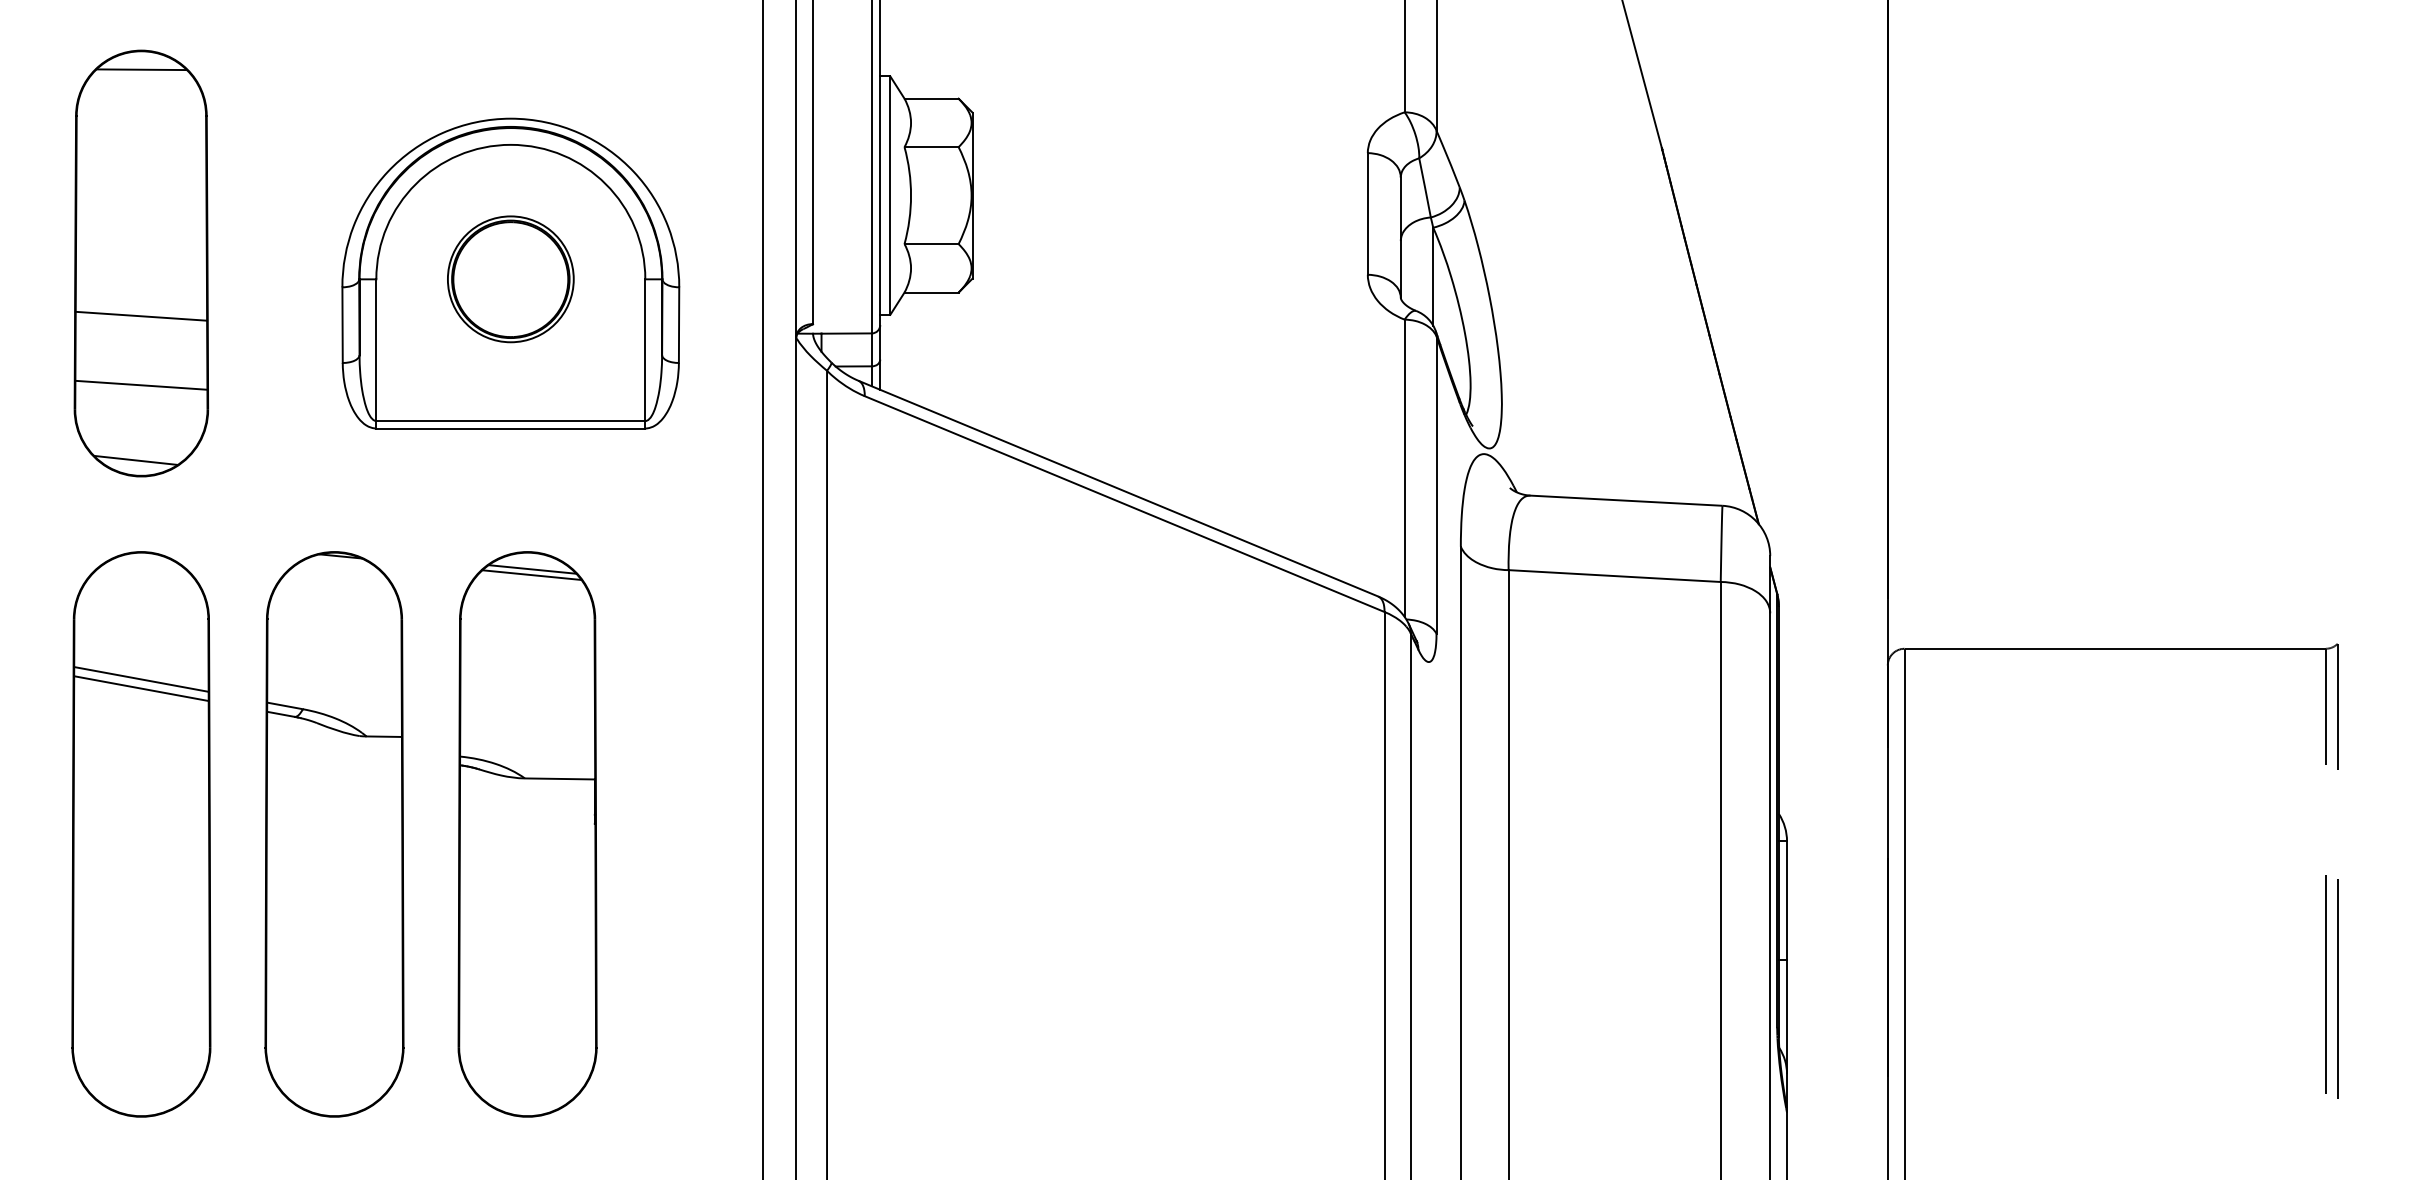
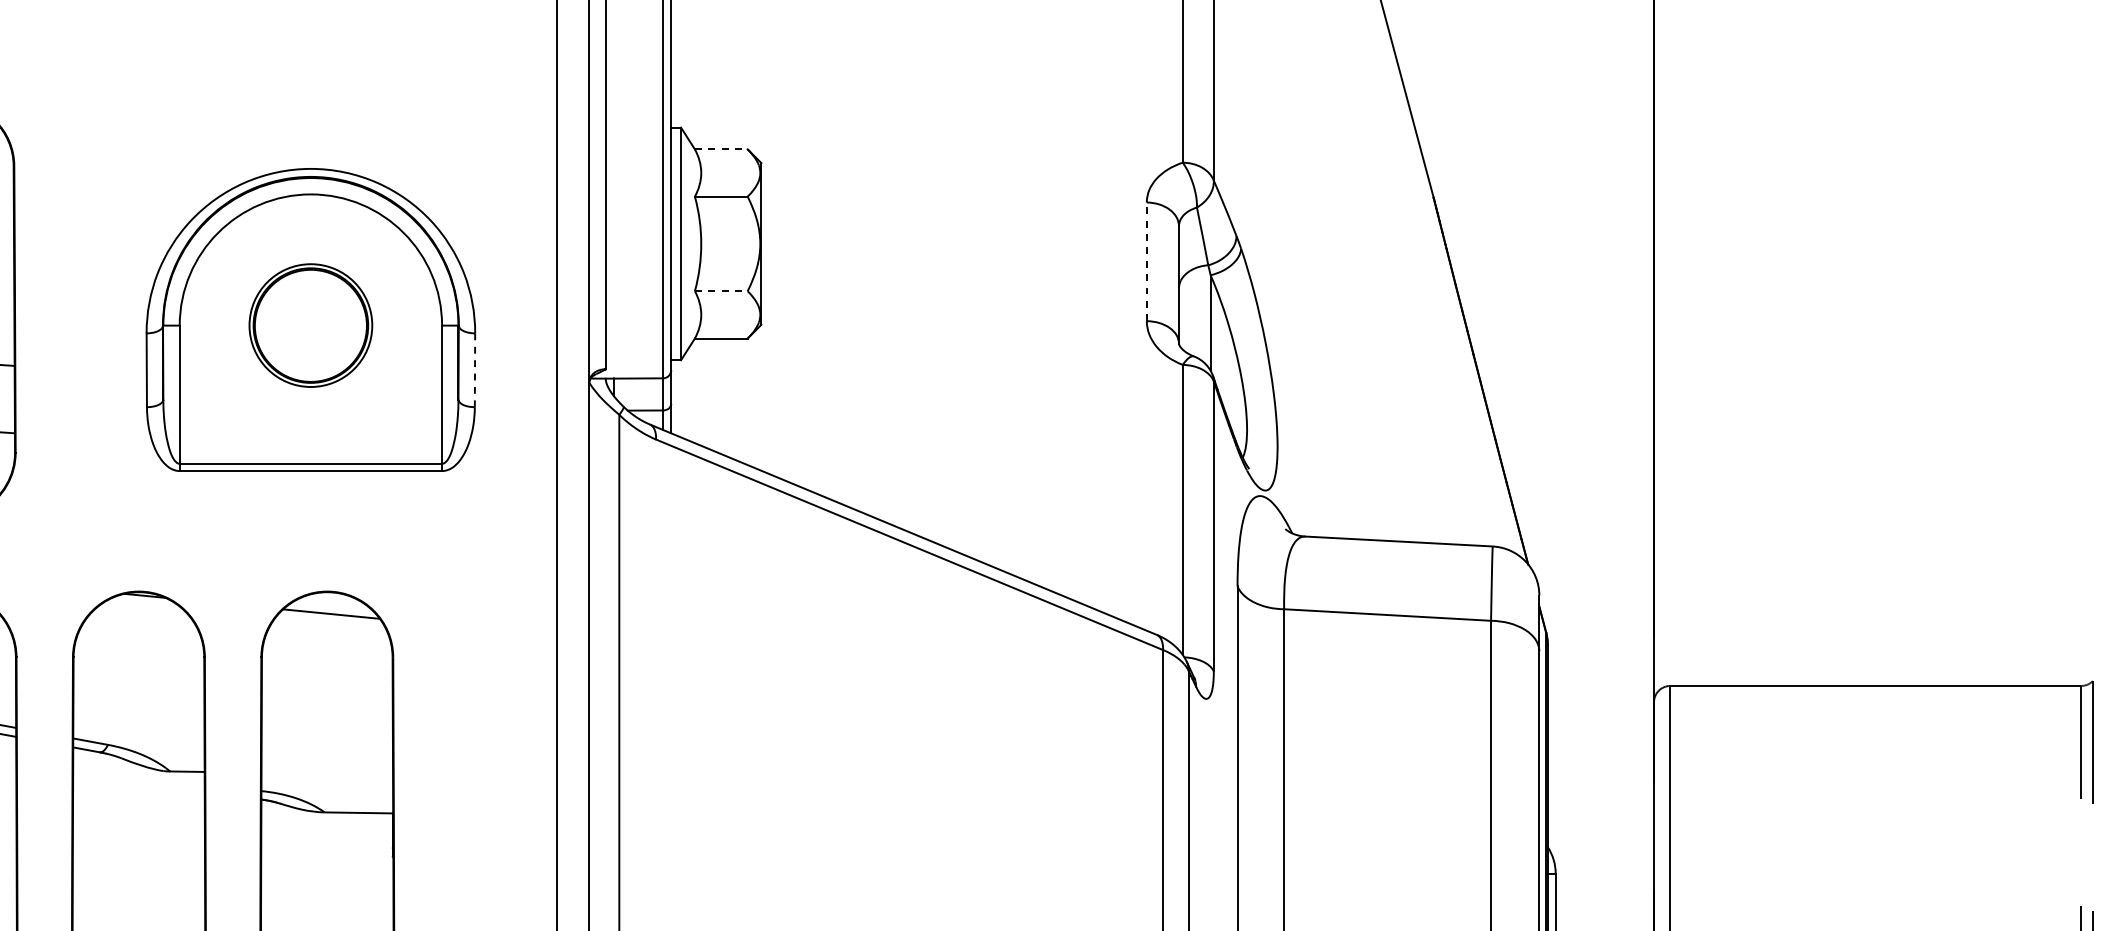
line: (932, 98) -> (722, 149), solid -> dashed
line: (1367, 213) -> (1146, 261), solid -> dashed
line: (932, 244) -> (722, 291), solid -> dashed
line: (679, 325) -> (475, 370), solid -> dashed
line: (532, 569) -> (332, 608), removed

